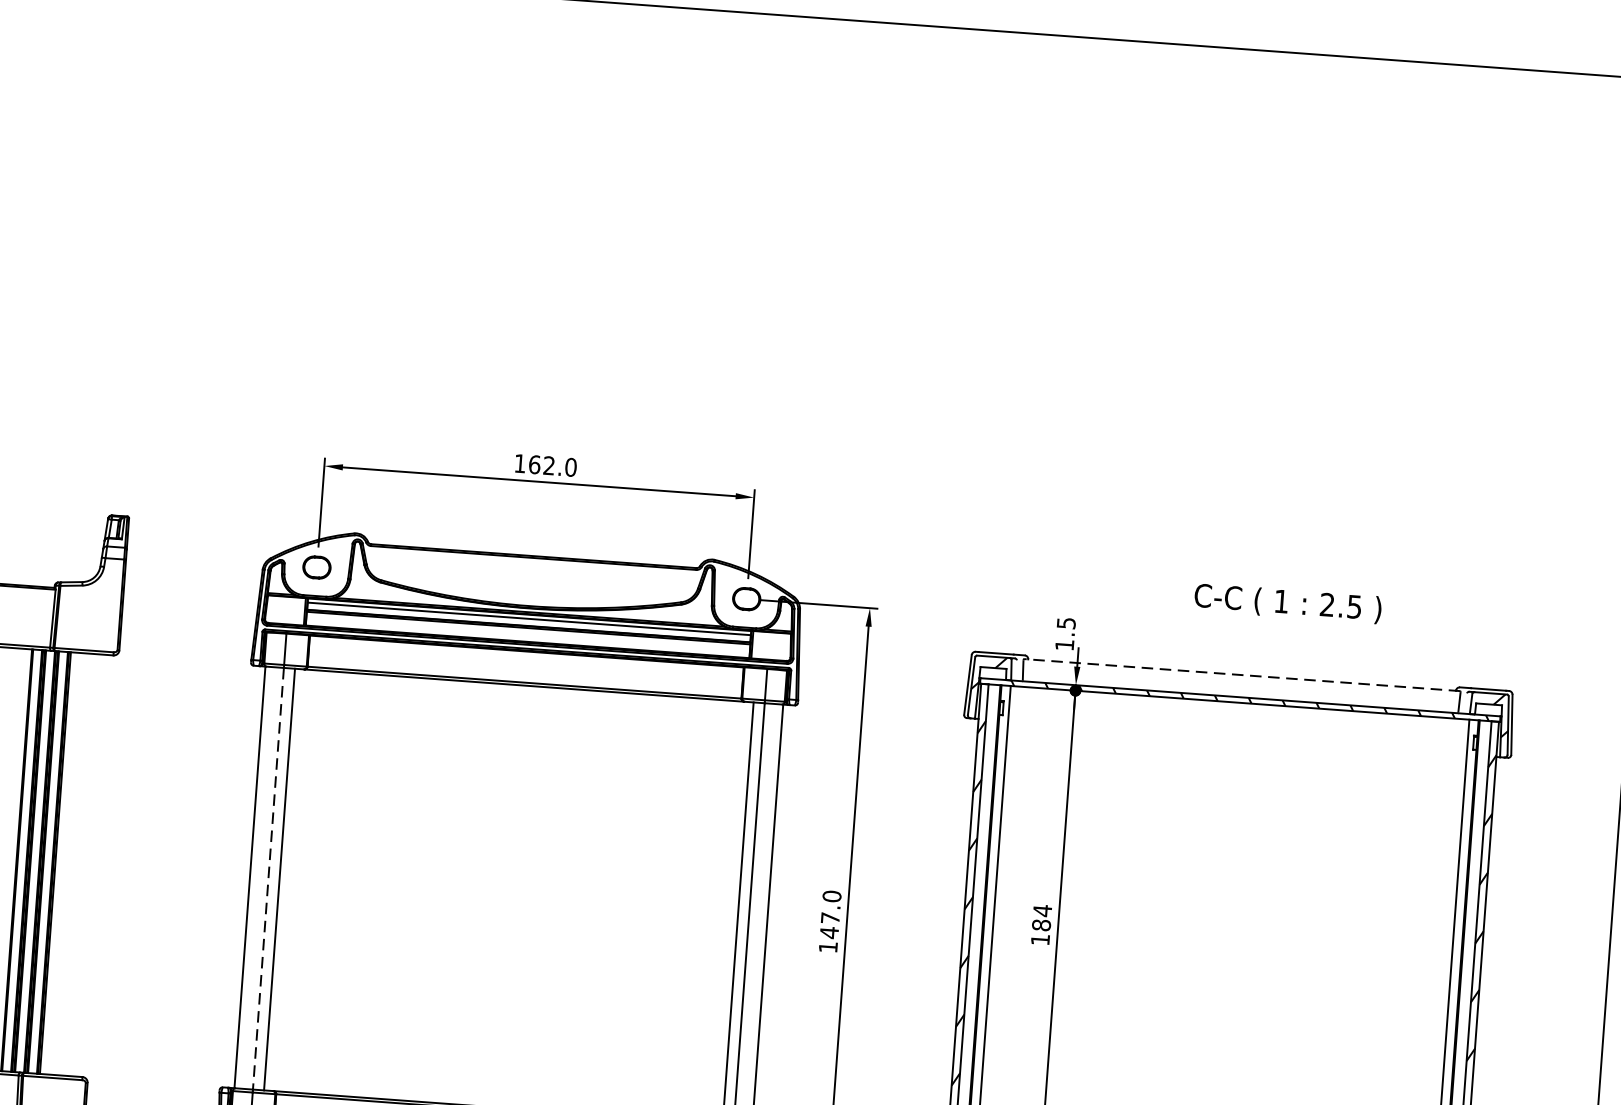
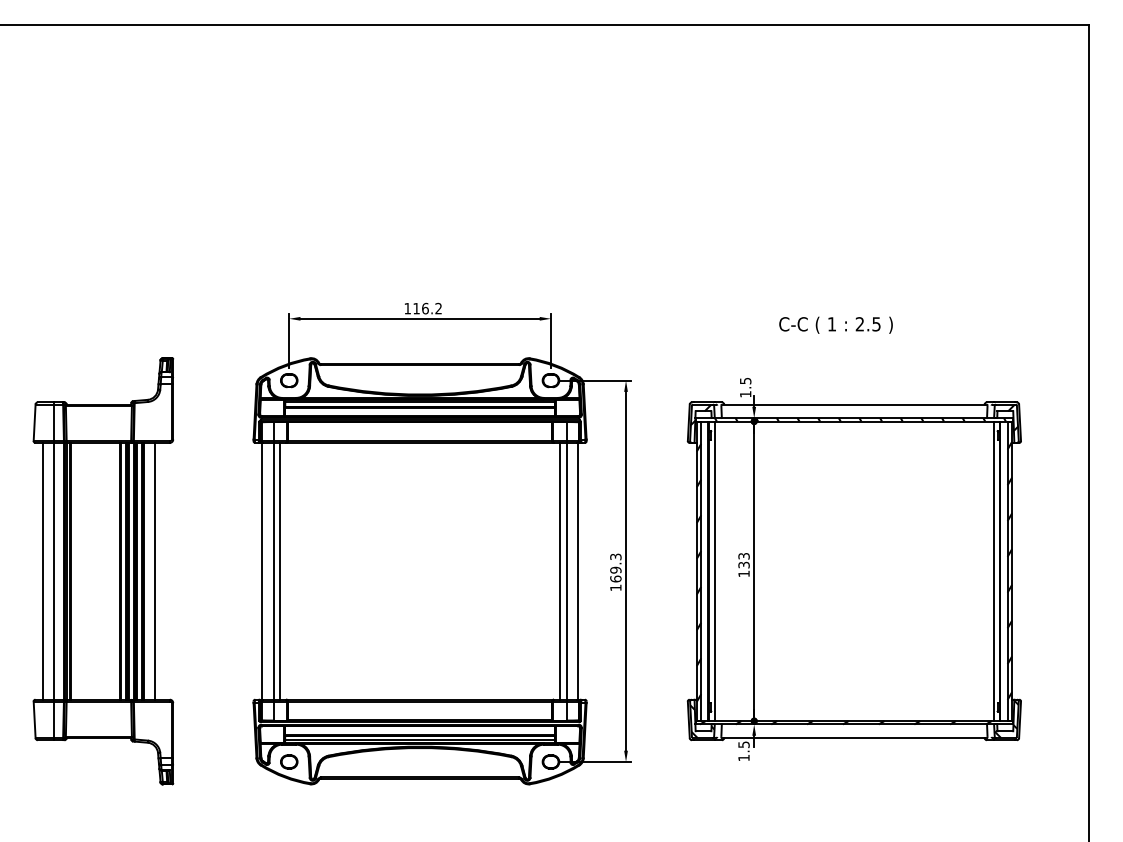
text: (552, 465) -> (427, 308), 162.0 -> 116.2
text: (1287, 602) -> (835, 324), moved
line: (1242, 674) -> (854, 404), dashed -> solid
line: (74, 863) -> (155, 570), added
line: (268, 879) -> (273, 571), dashed -> solid
text: (830, 913) -> (615, 567), 147.0 -> 169.3
text: (1041, 917) -> (743, 560), 184 -> 133

